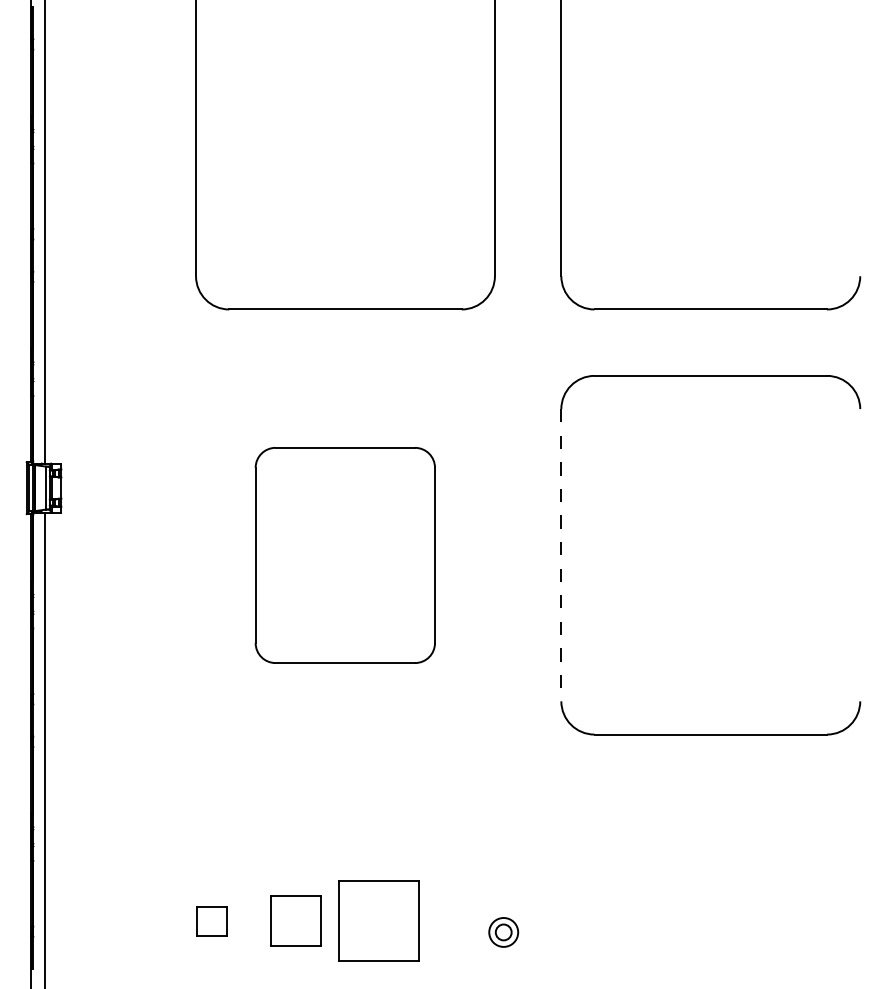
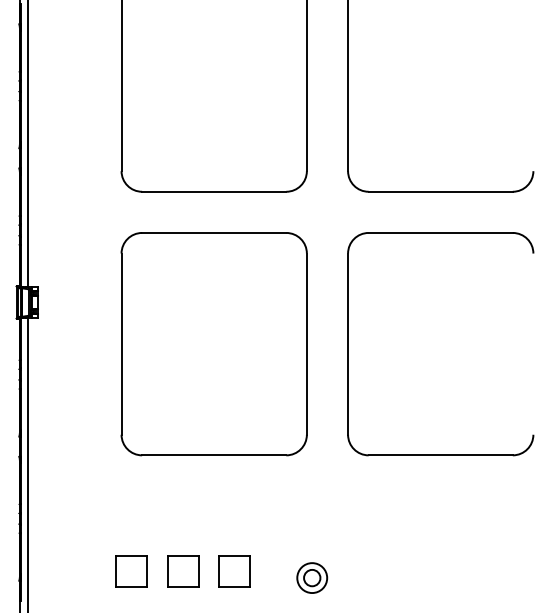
part: (344, 555) -> (213, 344), size x1.67
line: (562, 555) -> (348, 344), dashed -> solid
part: (212, 921) -> (131, 571), size x1.67
part: (378, 921) -> (234, 571), size x0.62
part: (503, 931) -> (312, 577), size x1.67

